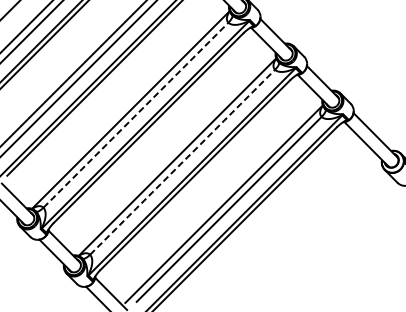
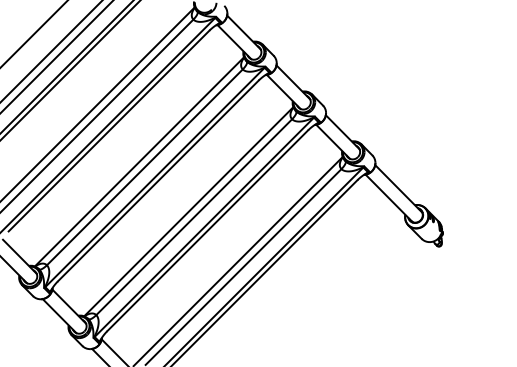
line: (136, 115) -> (145, 167), dashed -> solid
line: (182, 161) -> (194, 216), dashed -> solid

